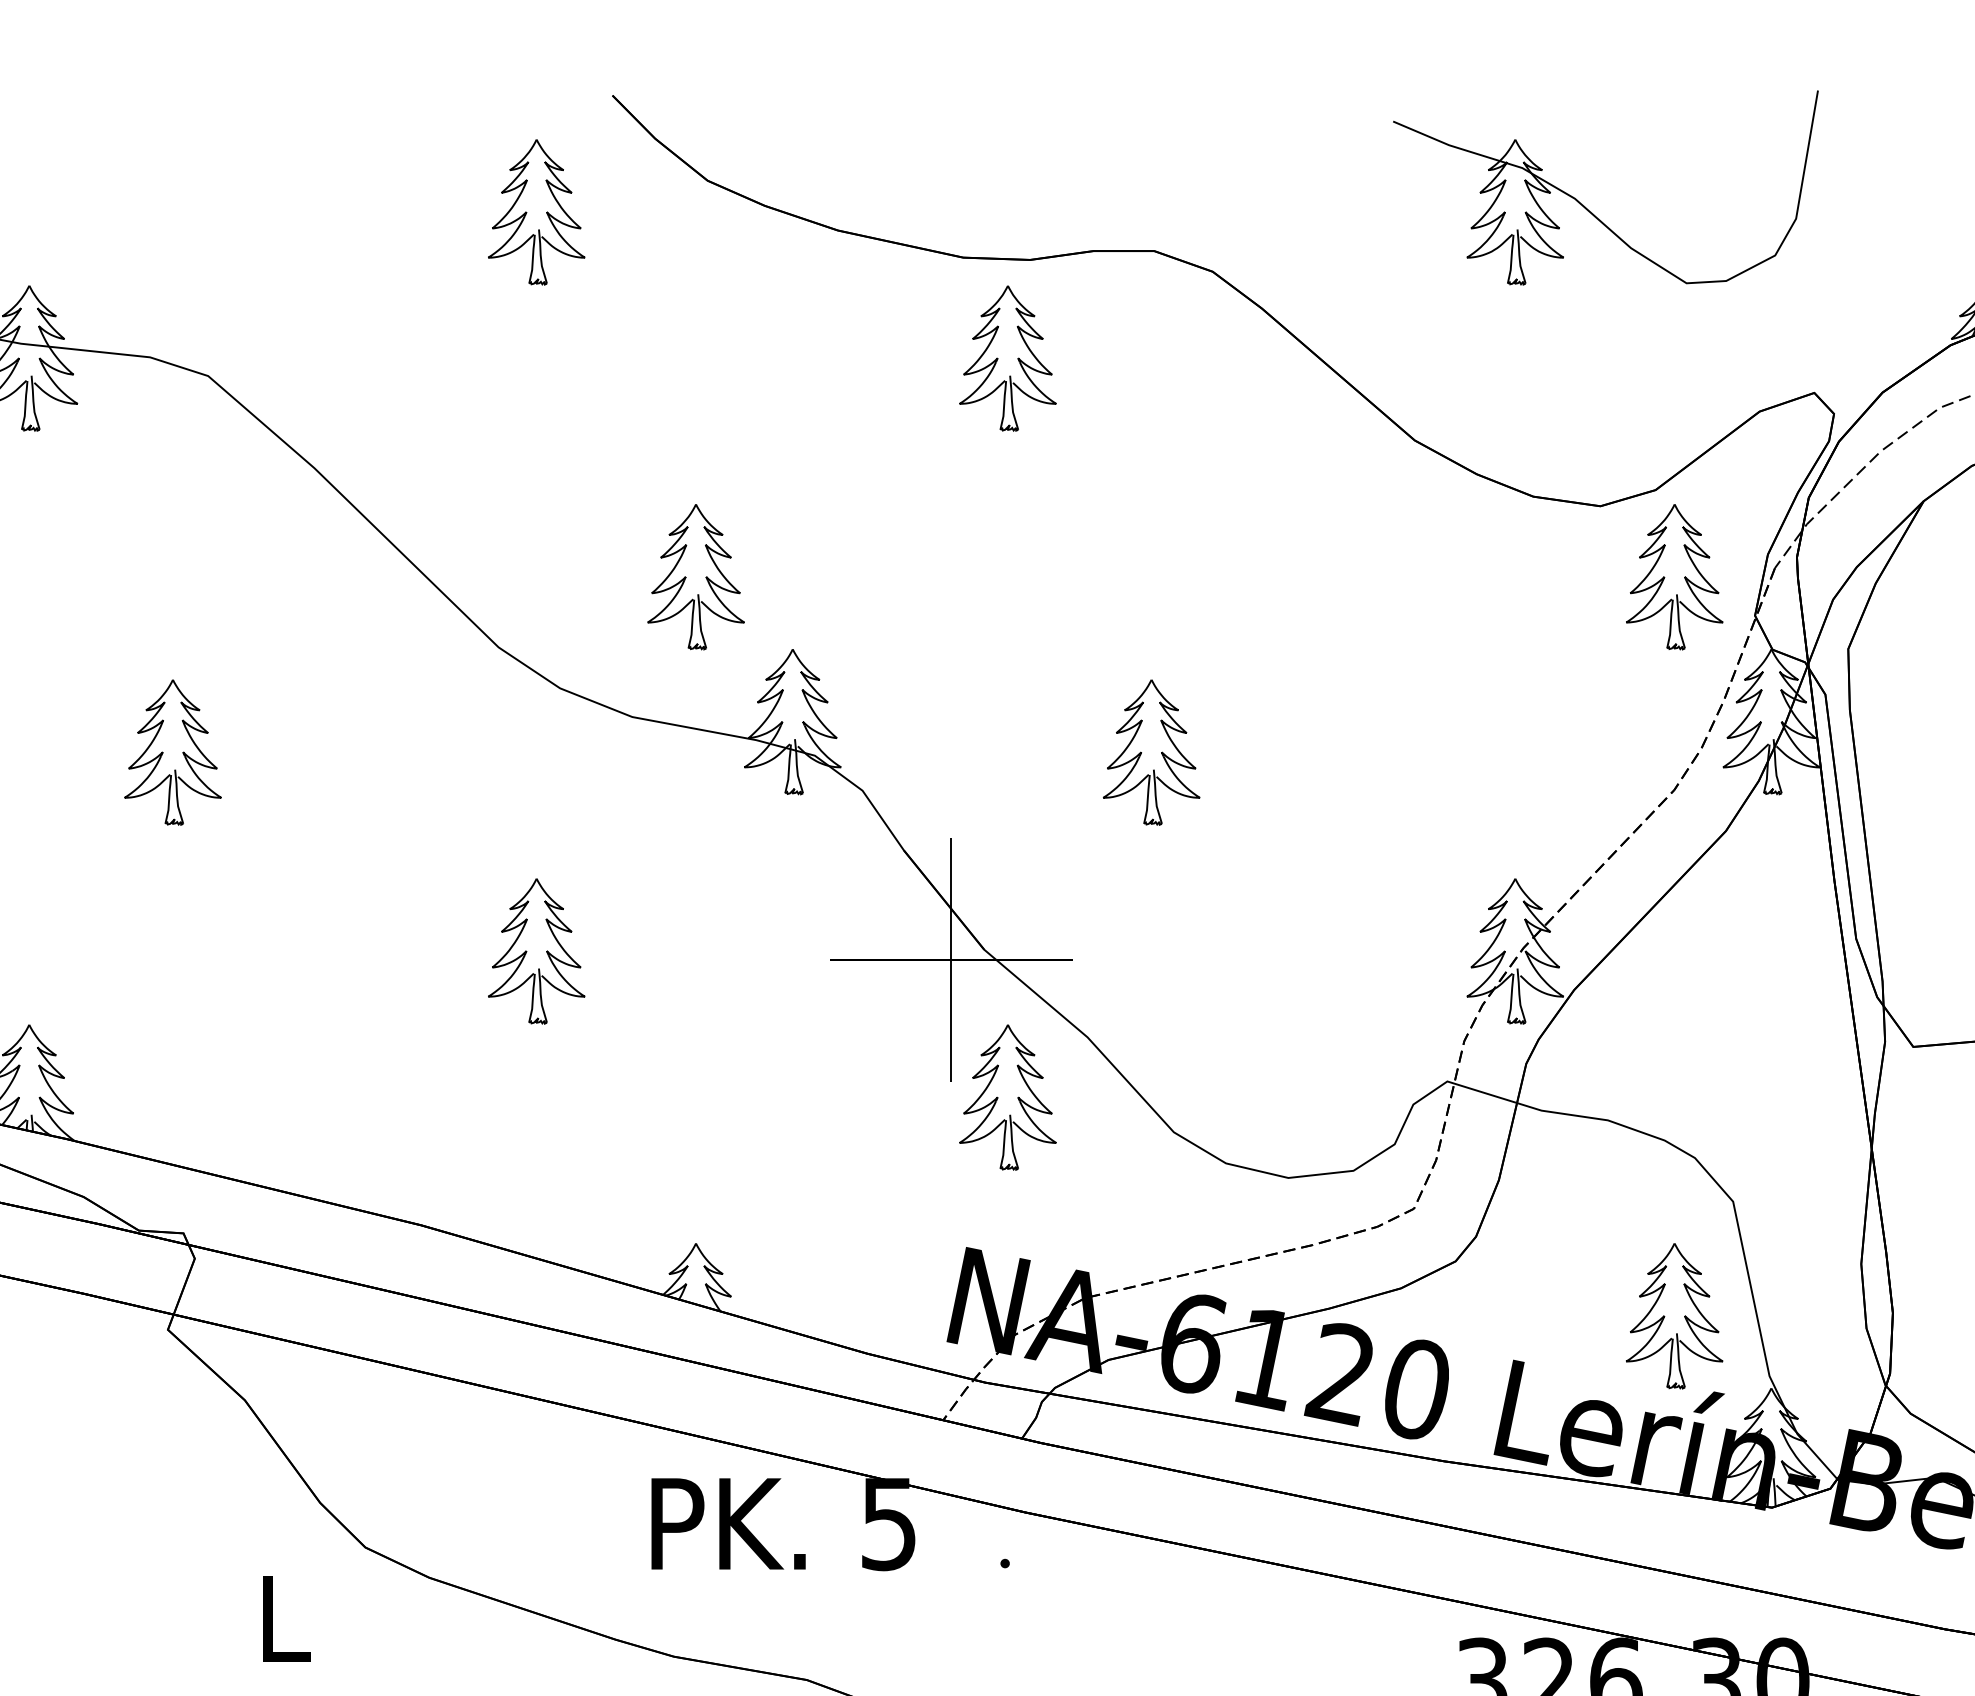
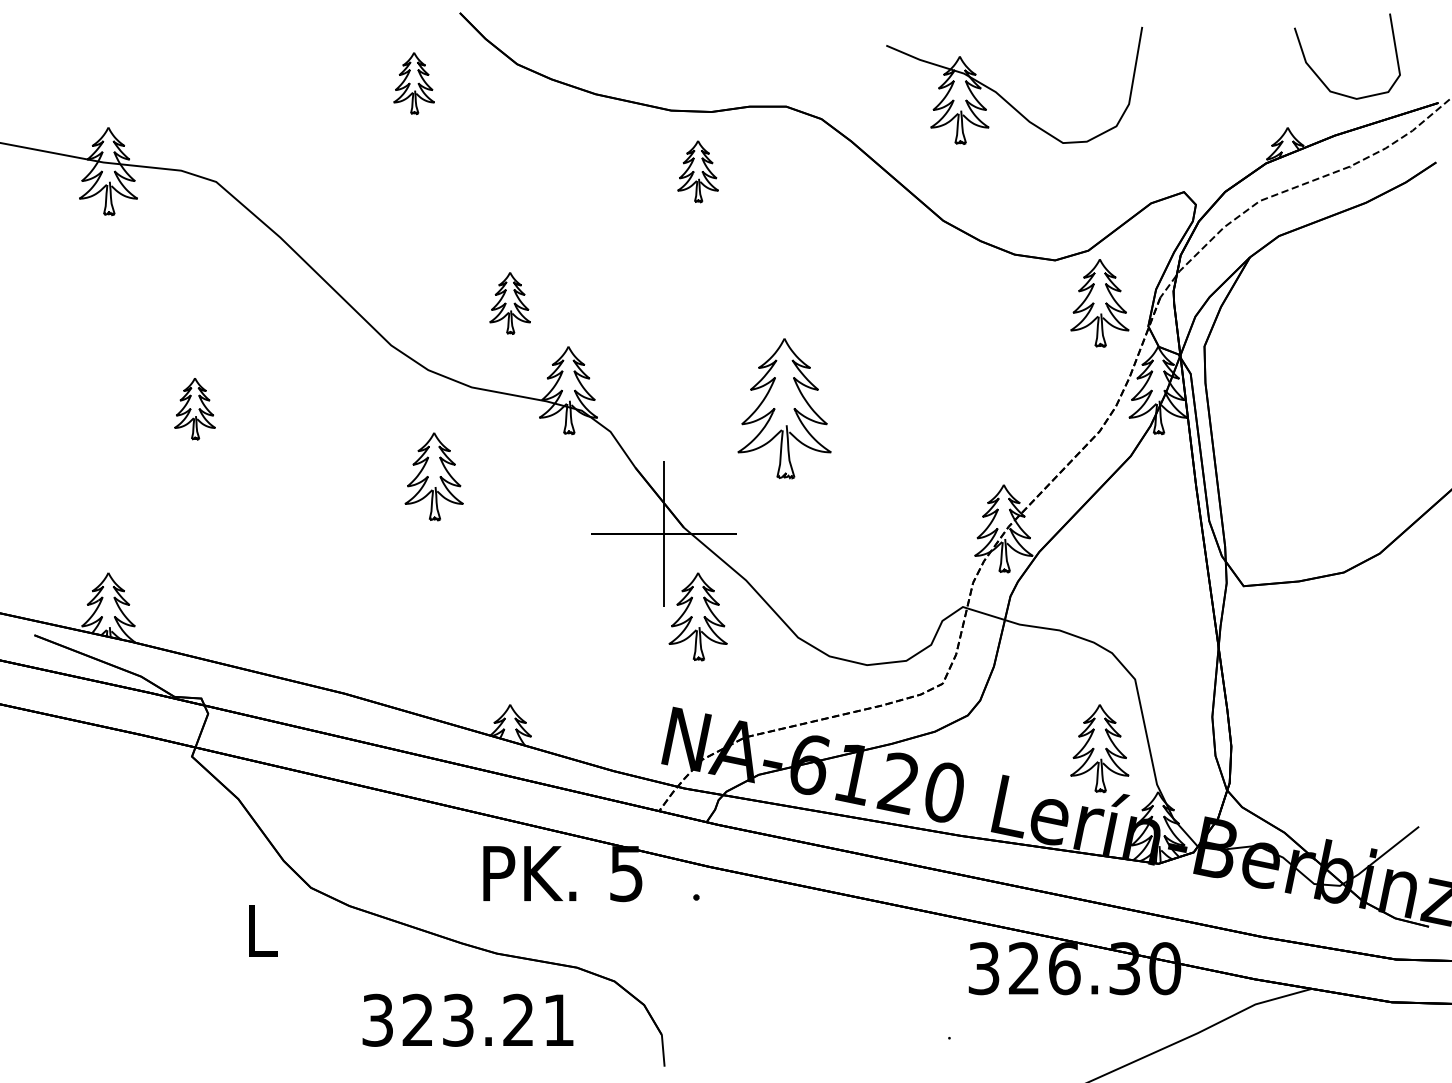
part: (1586, 206) -> (1002, 96), moved
part: (535, 212) -> (413, 83), size x0.7
part: (1006, 358) -> (697, 171), size x0.7
part: (694, 577) -> (509, 303), size x0.7
part: (172, 752) -> (194, 408), size x0.7
part: (1151, 752) -> (784, 408), size x1.6
part: (535, 951) -> (433, 476), moved

